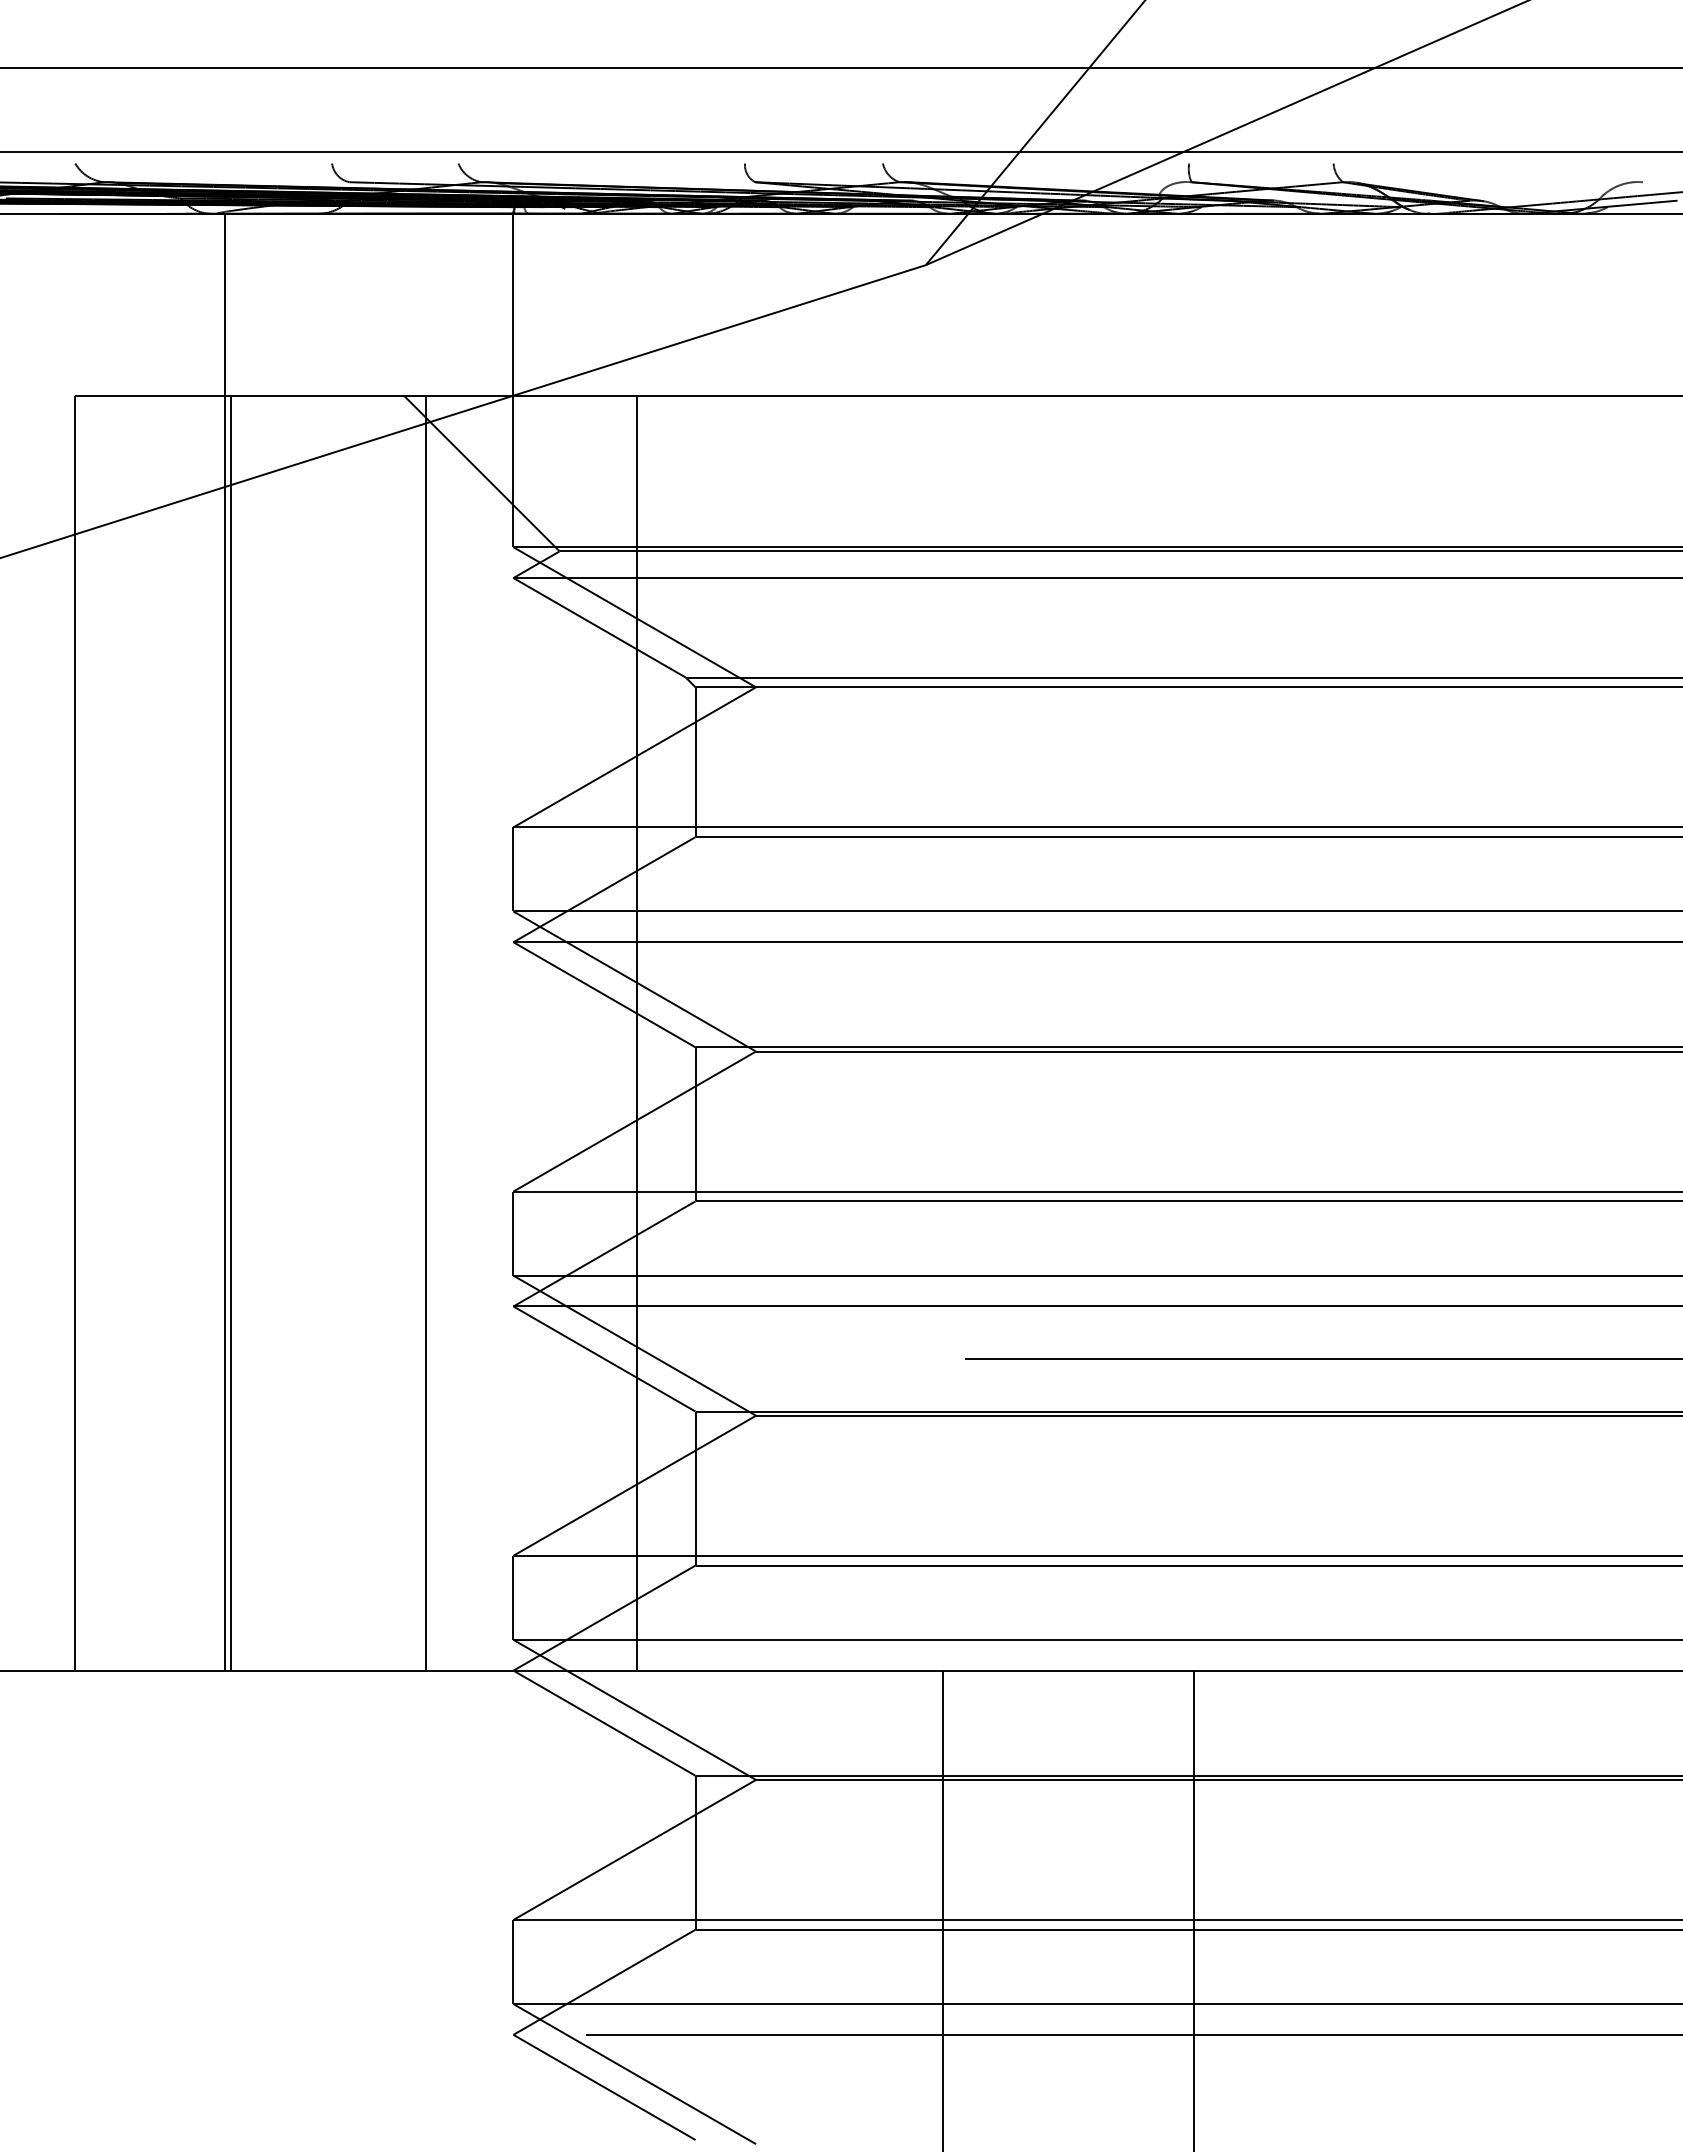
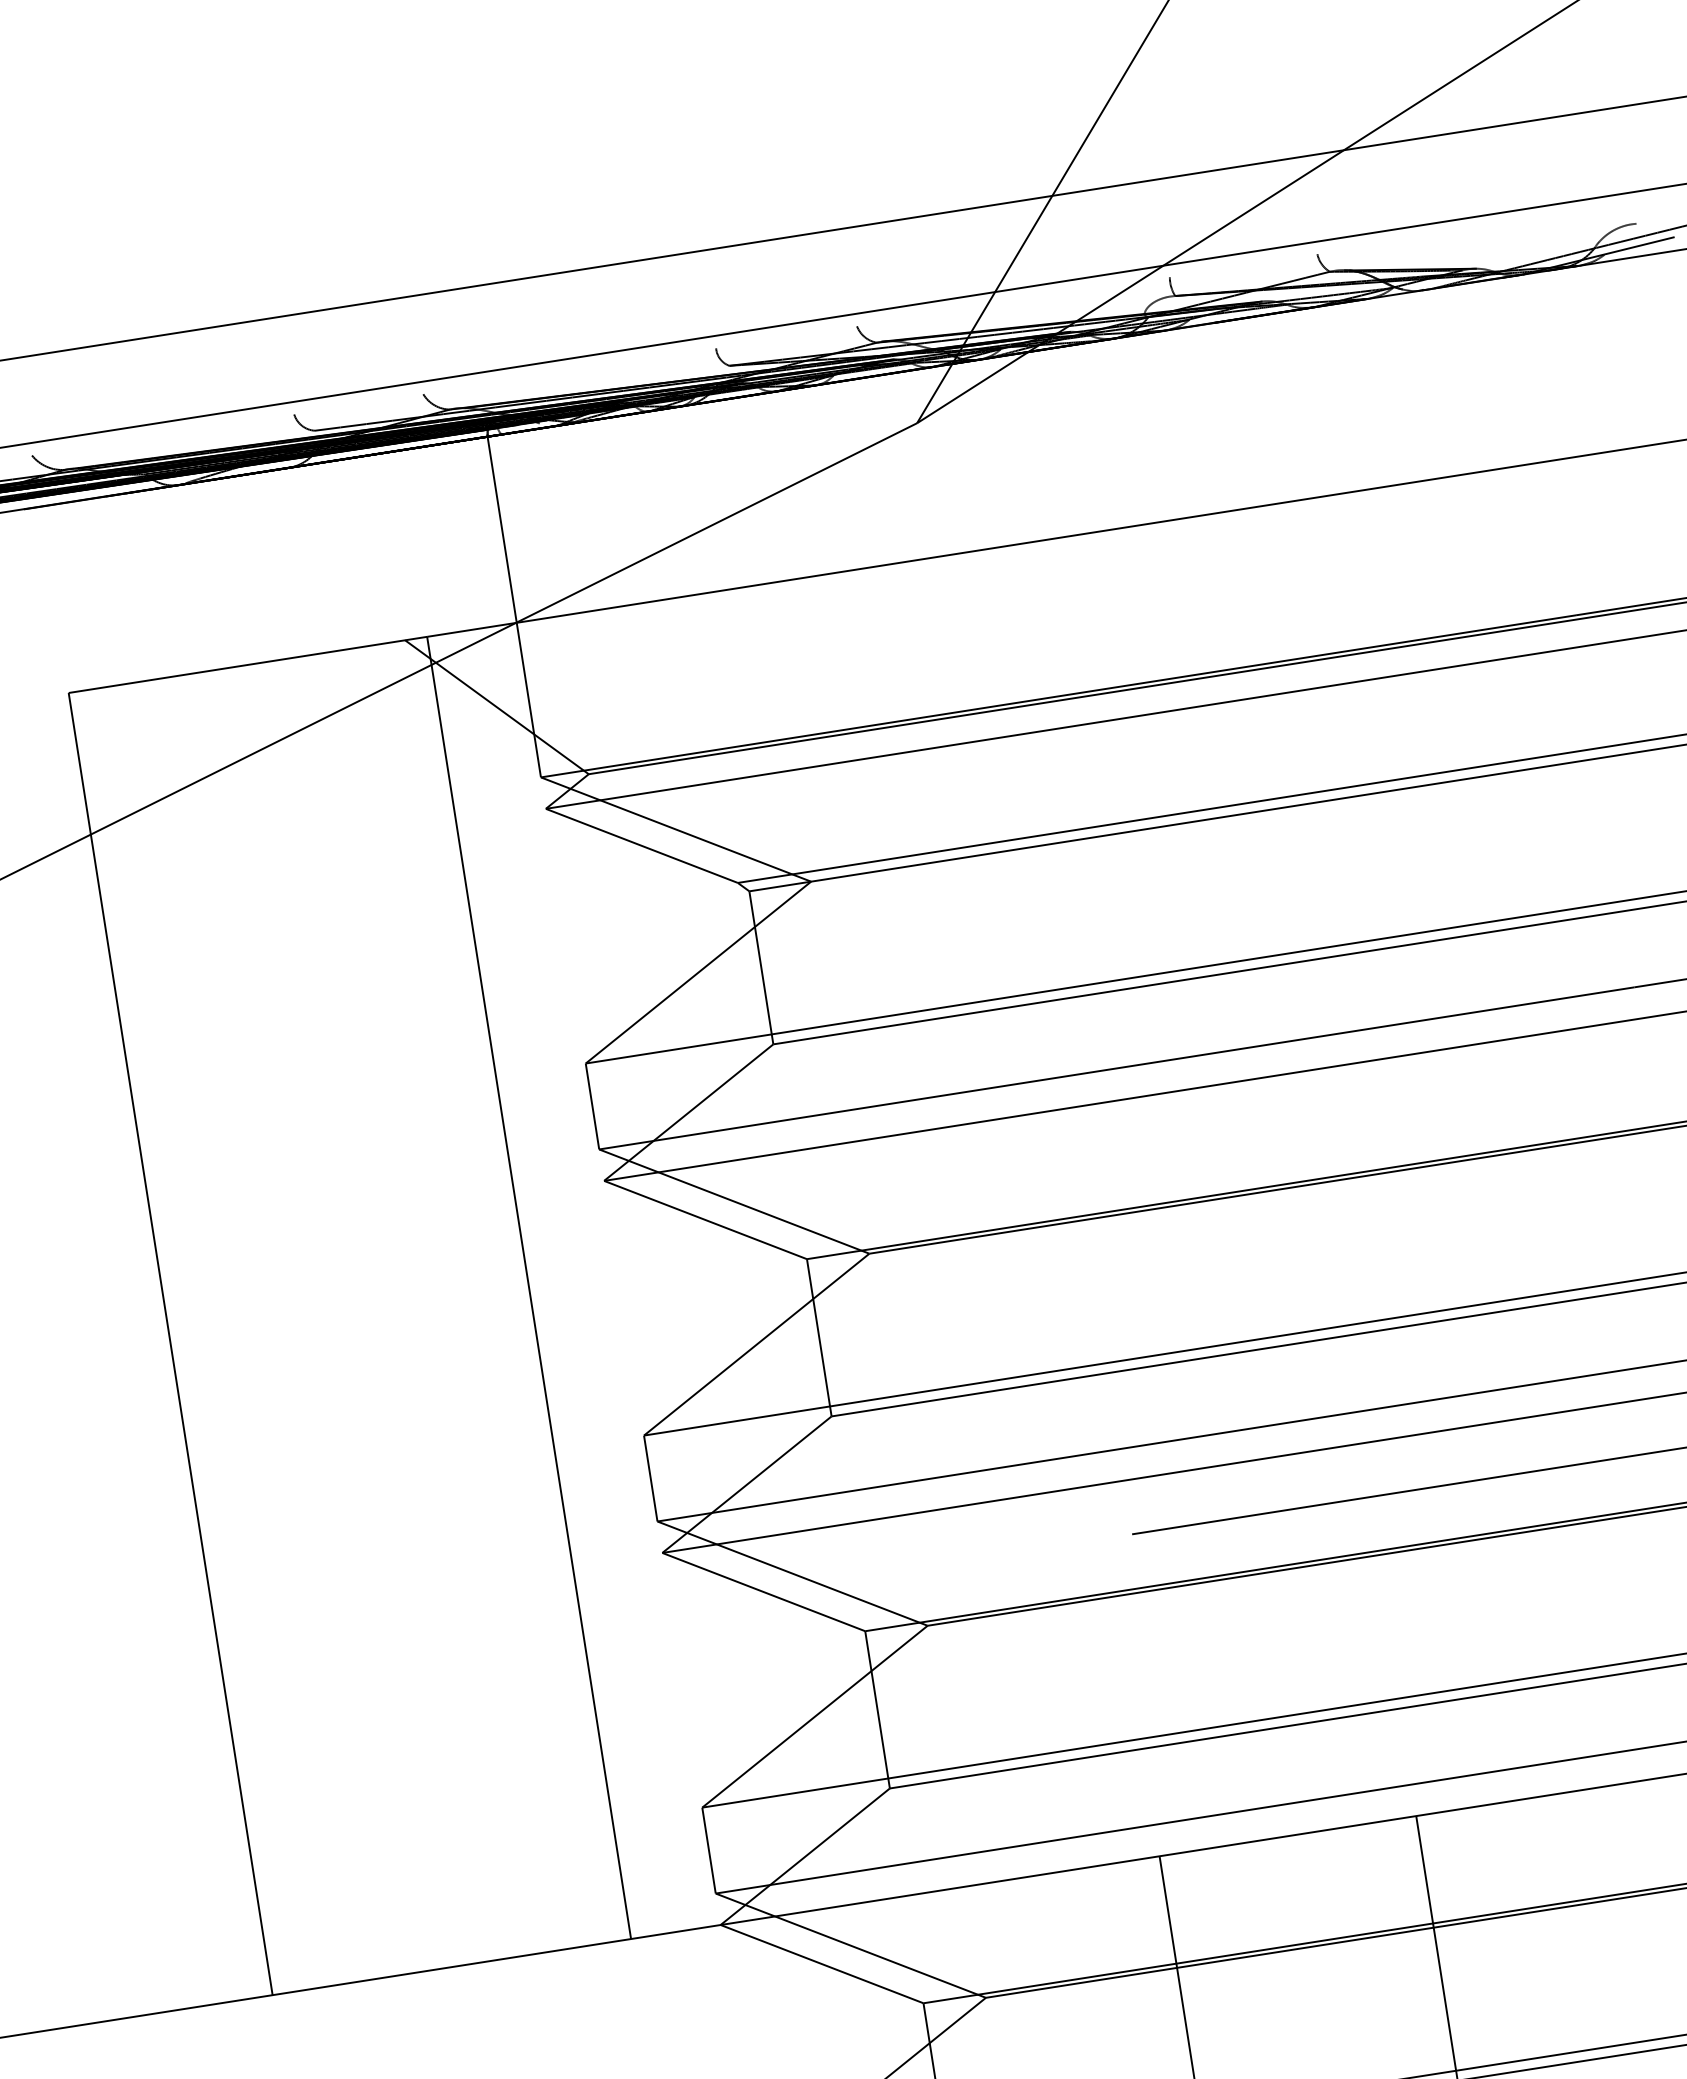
line: (225, 941) -> (309, 1226), removed
line: (231, 1032) -> (330, 1318), removed
line: (637, 1032) -> (745, 1253), removed

